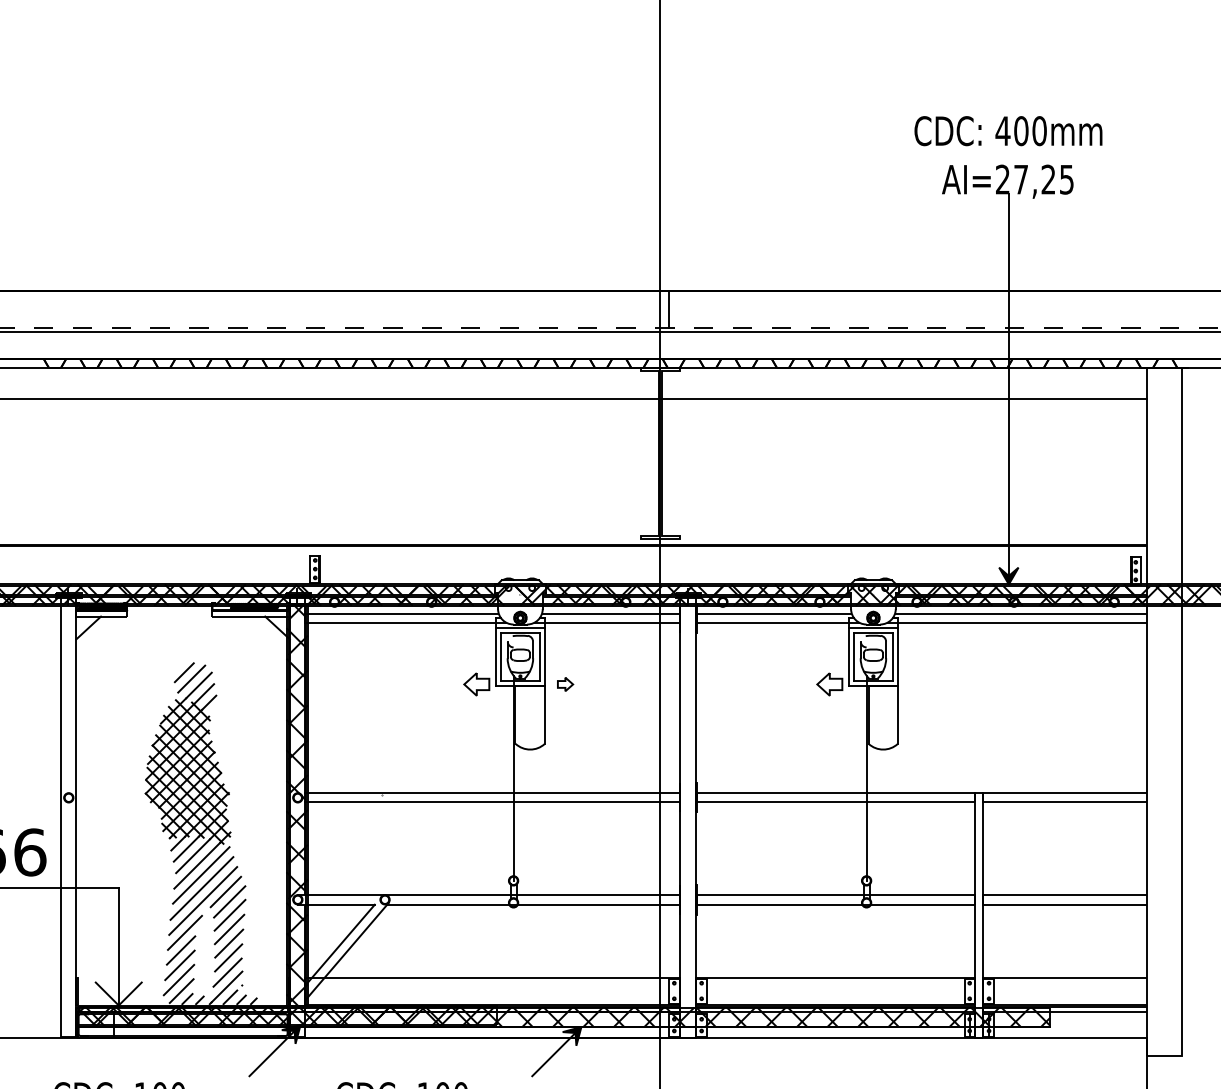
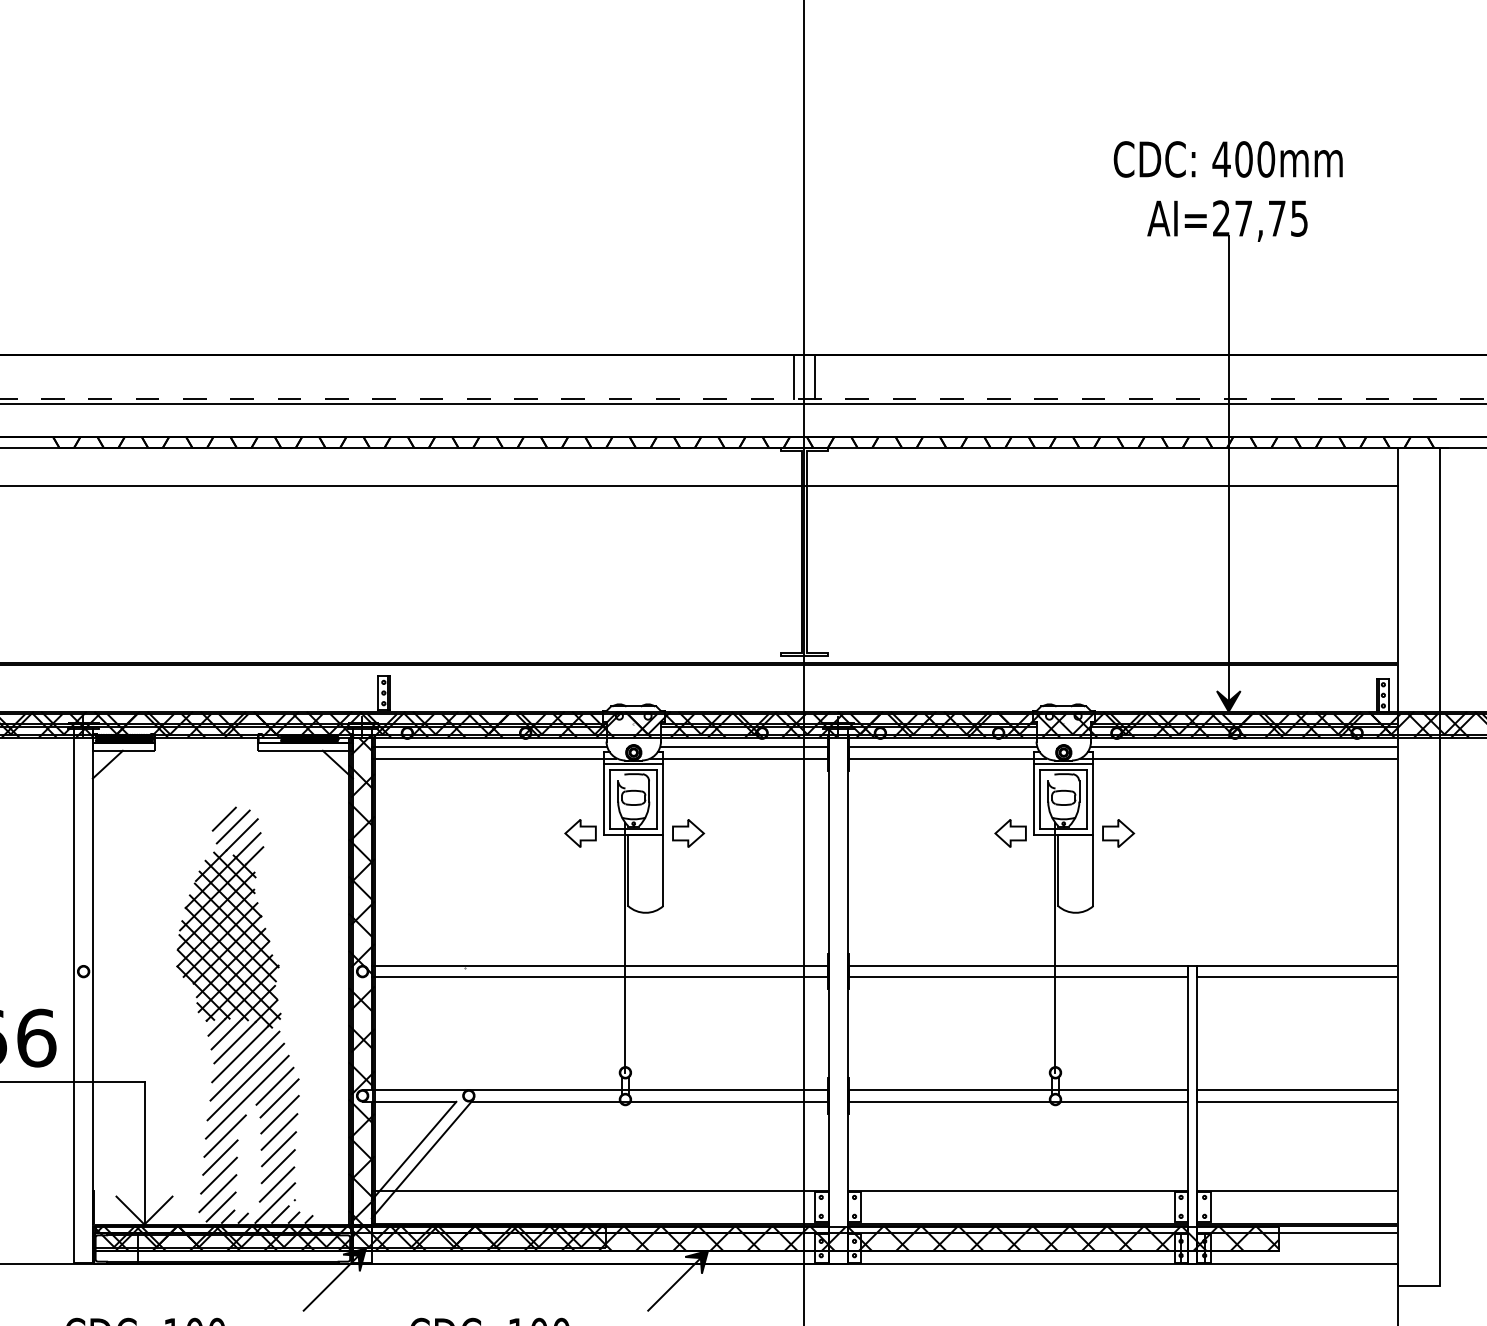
text: (1048, 179) -> (1276, 218), AI=27,25 -> AI=27,75
line: (651, 309) -> (793, 376), added
part: (565, 684) -> (688, 833), size x1.67
part: (918, 684) -> (1118, 833), added

